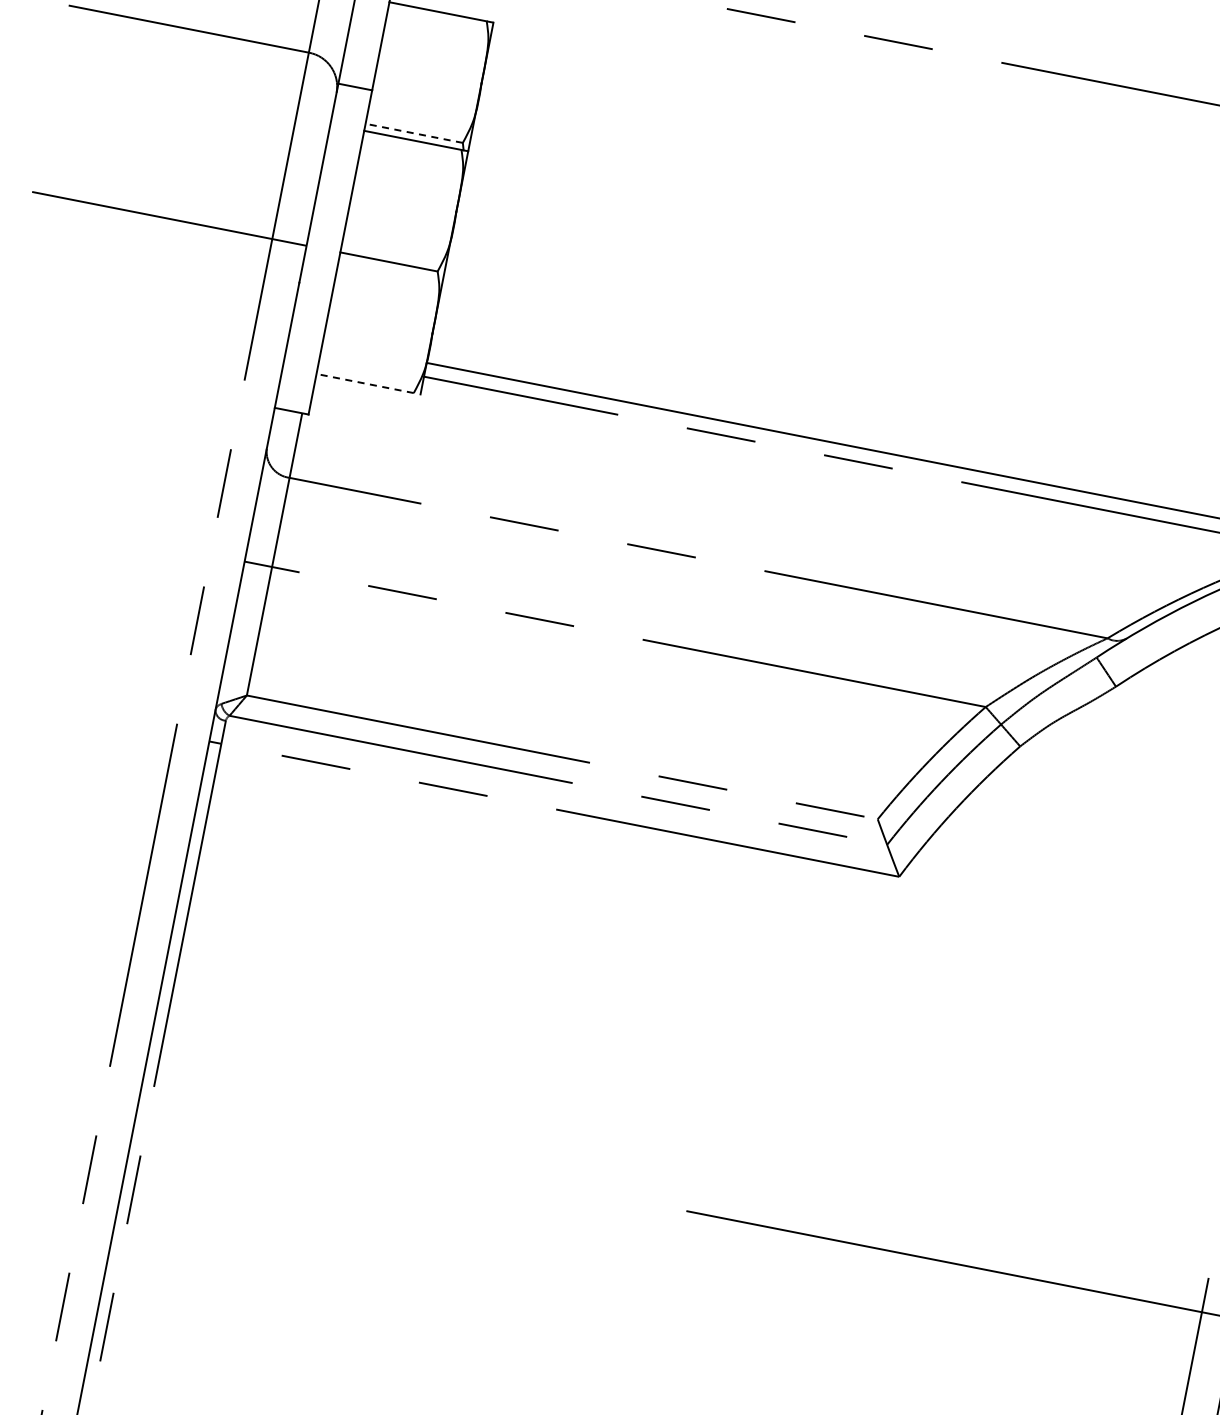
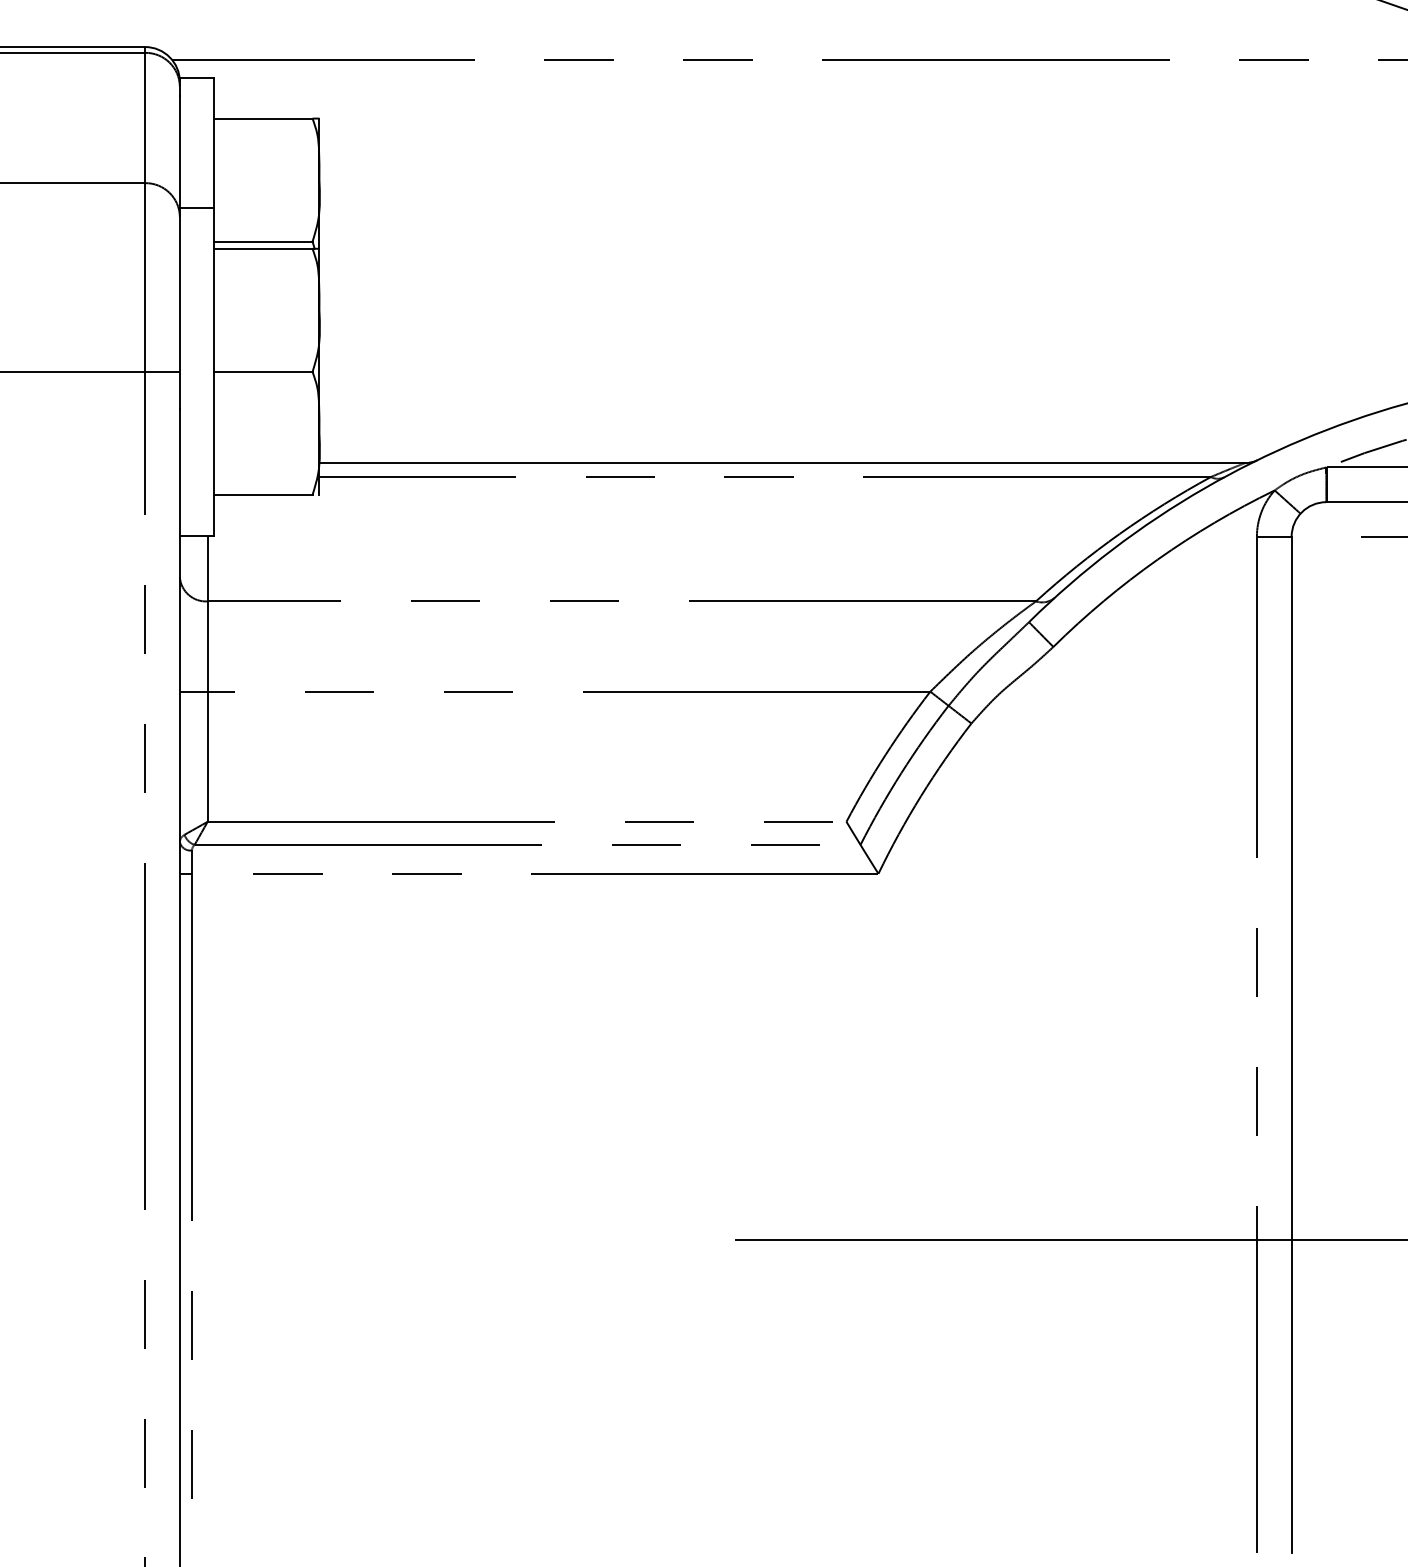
line: (413, 133) -> (262, 241), dashed -> solid
line: (364, 382) -> (262, 494), dashed -> solid

